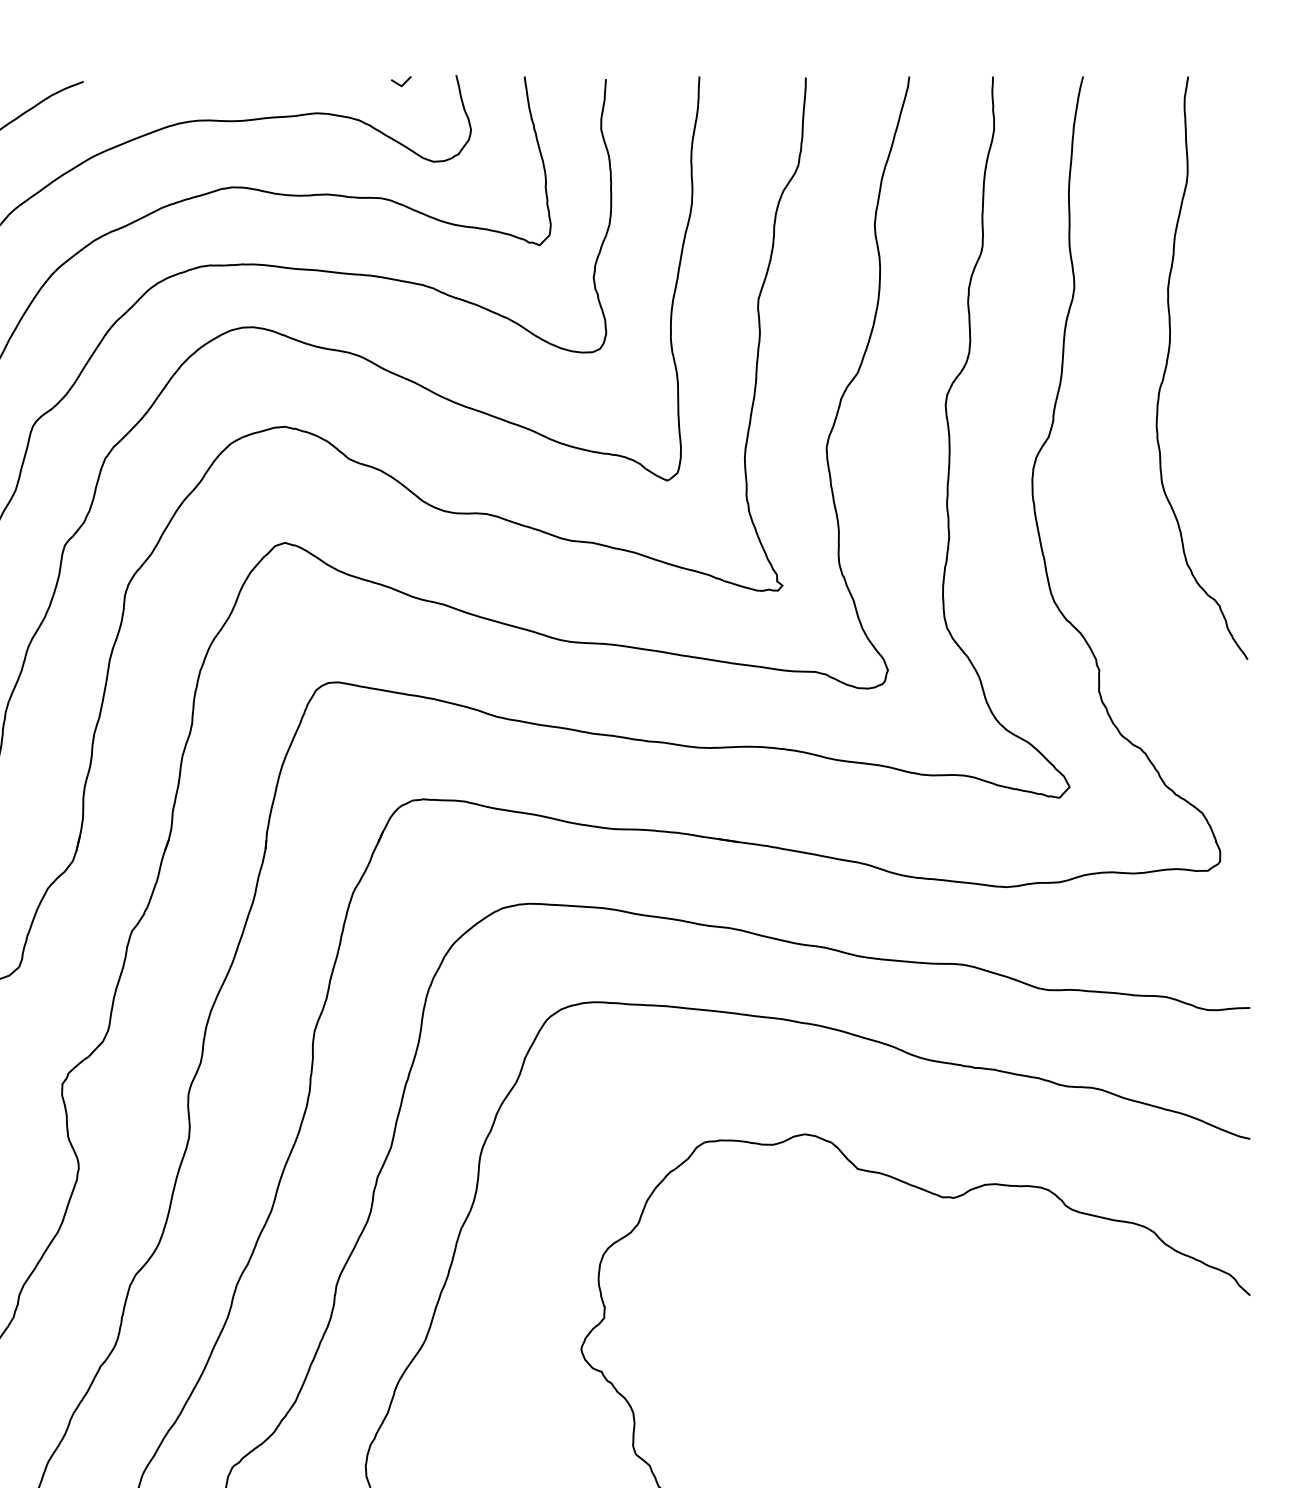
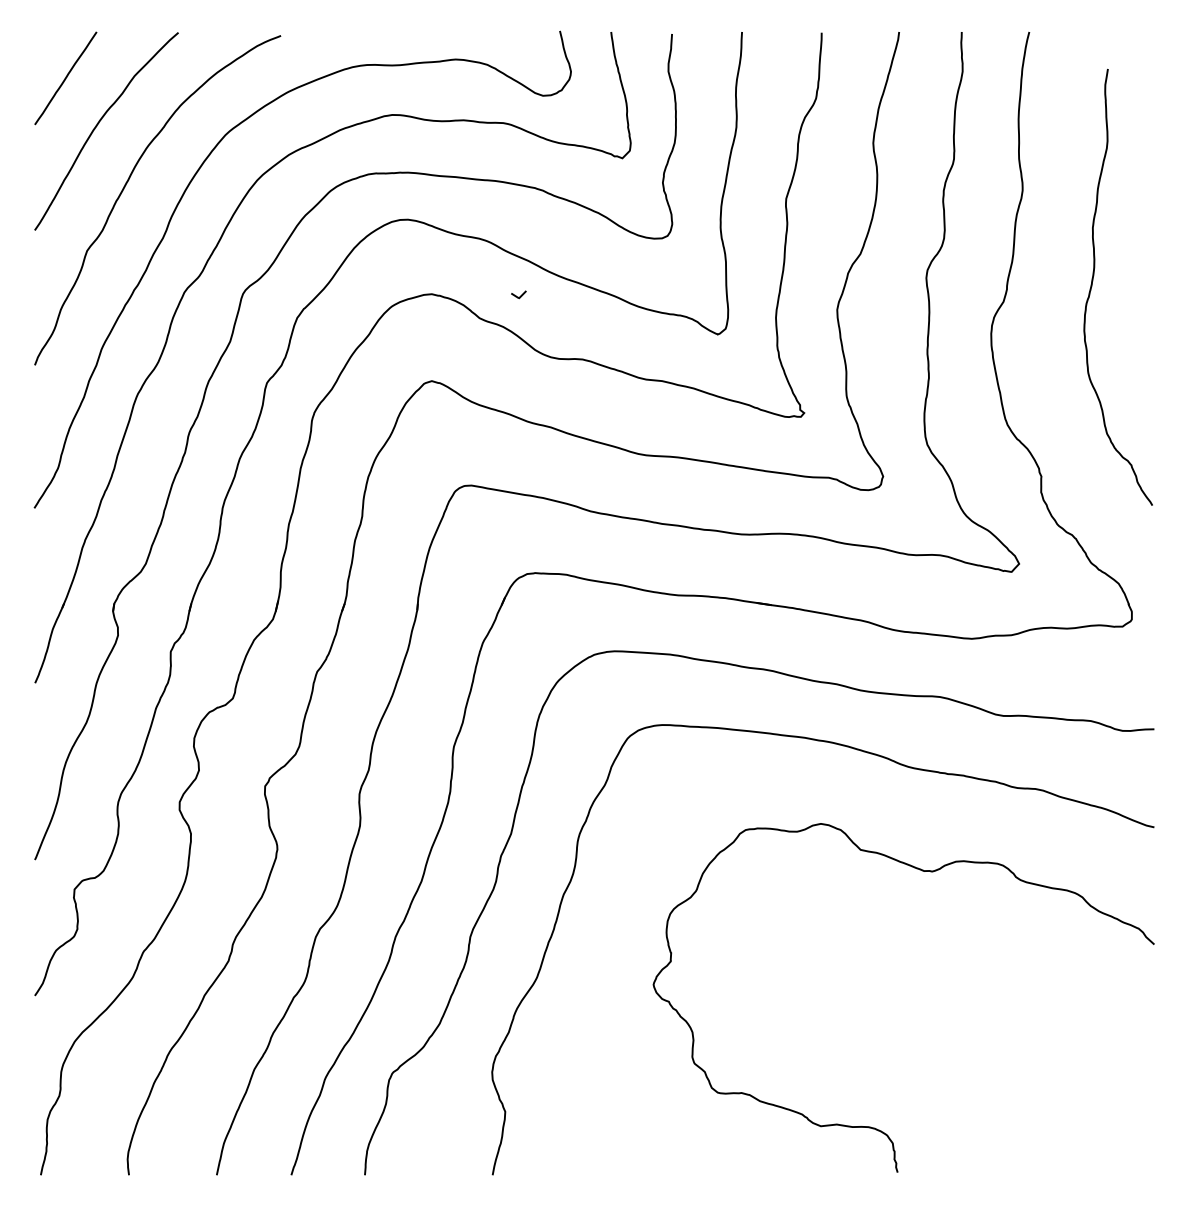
line: (400, 83) -> (518, 296), moved
curve: (1168, 360) -> (1093, 281), moved

